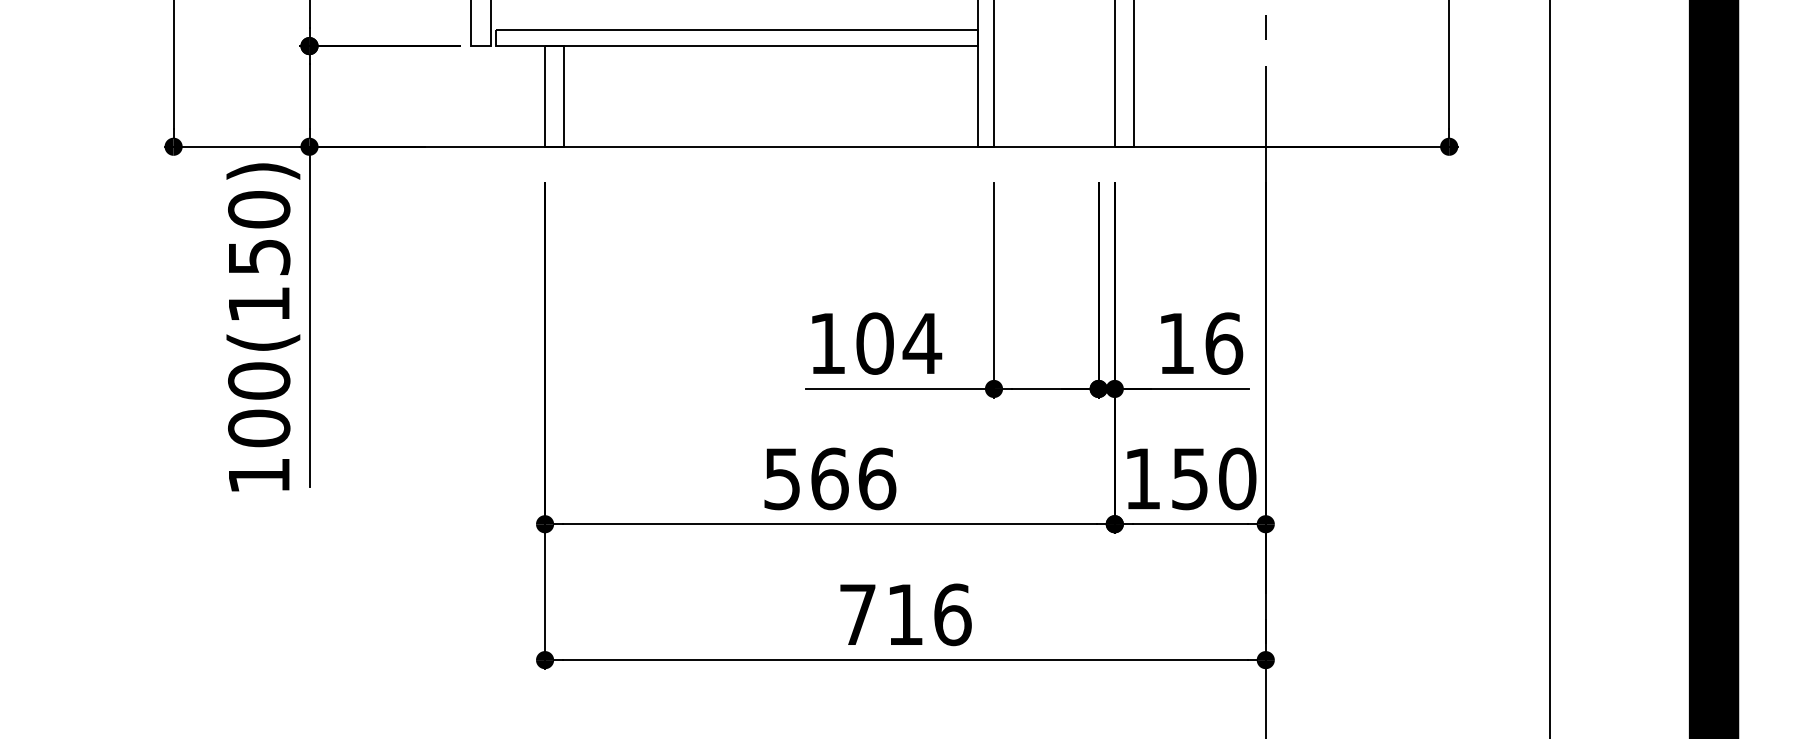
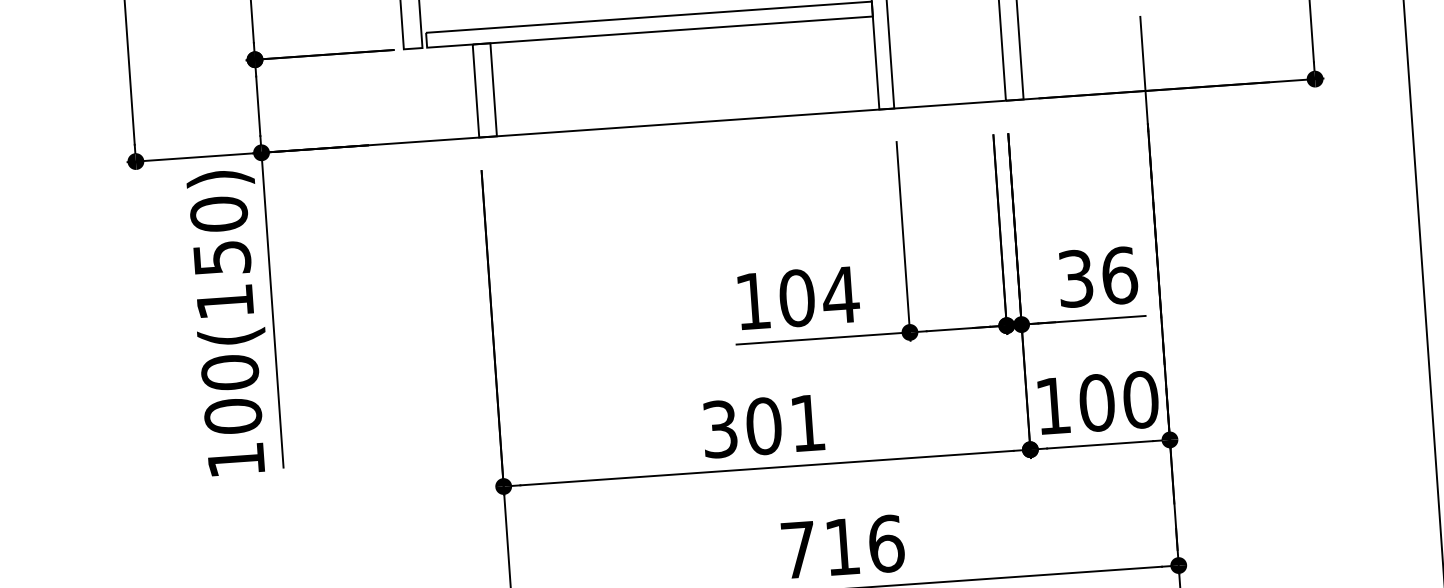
text: (1176, 343) -> (1075, 278), 16 -> 36
text: (830, 478) -> (764, 425), 566 -> 301
text: (1189, 478) -> (1096, 402), 150 -> 100

